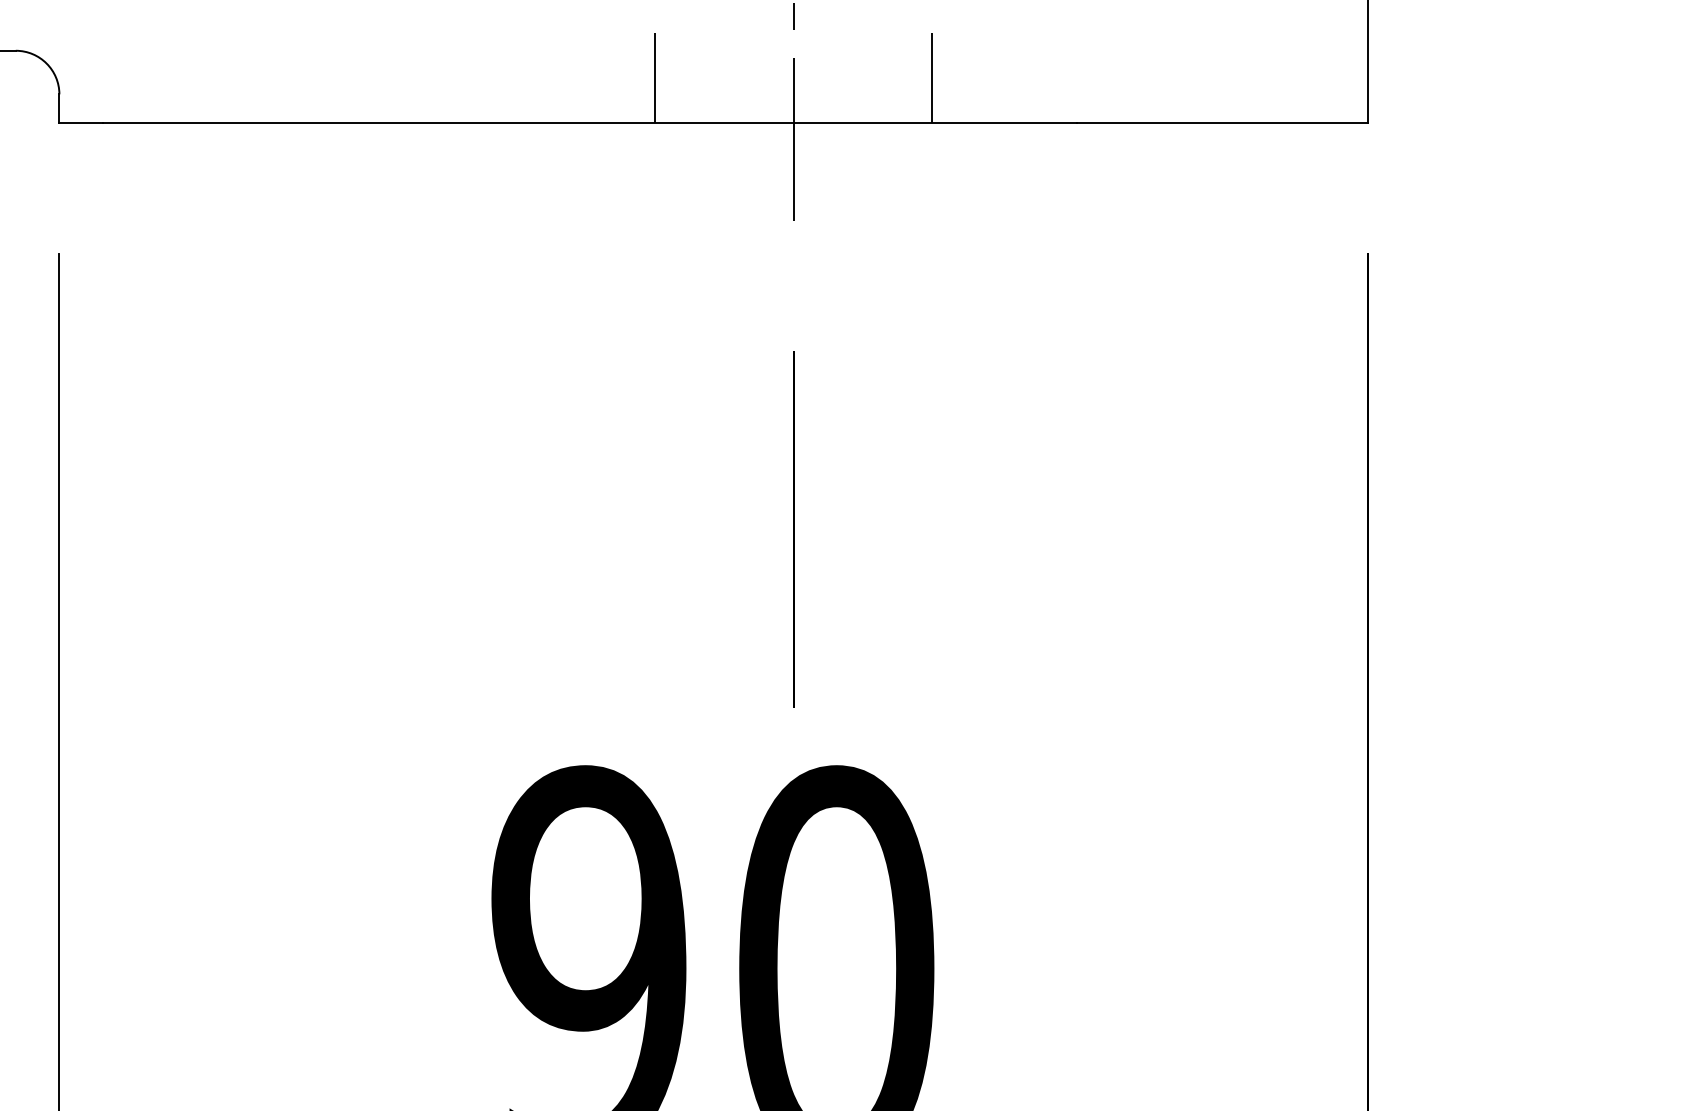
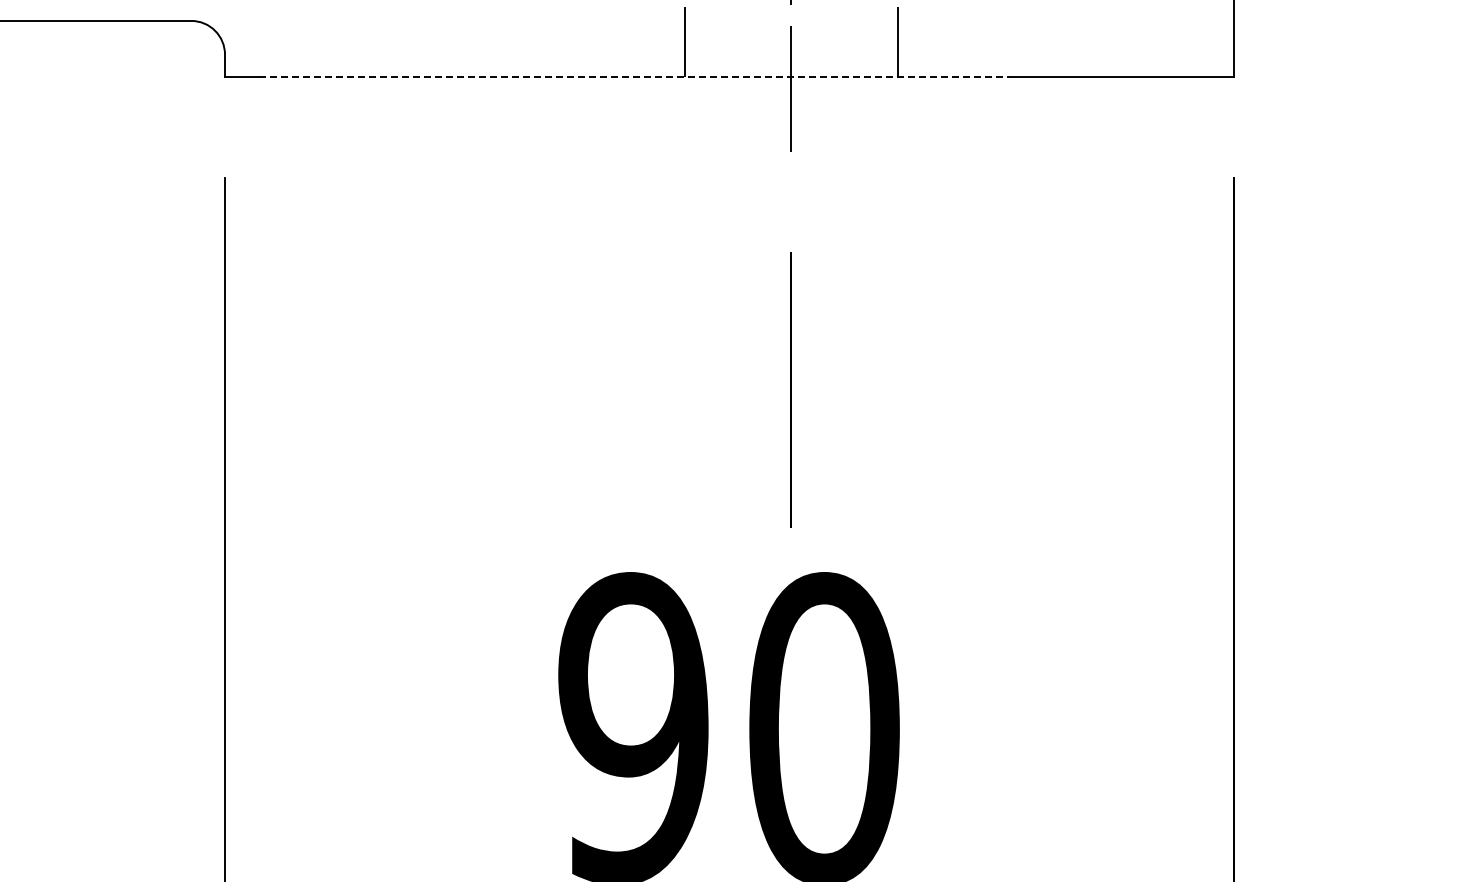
line: (590, 124) -> (634, 77), solid -> dashed

